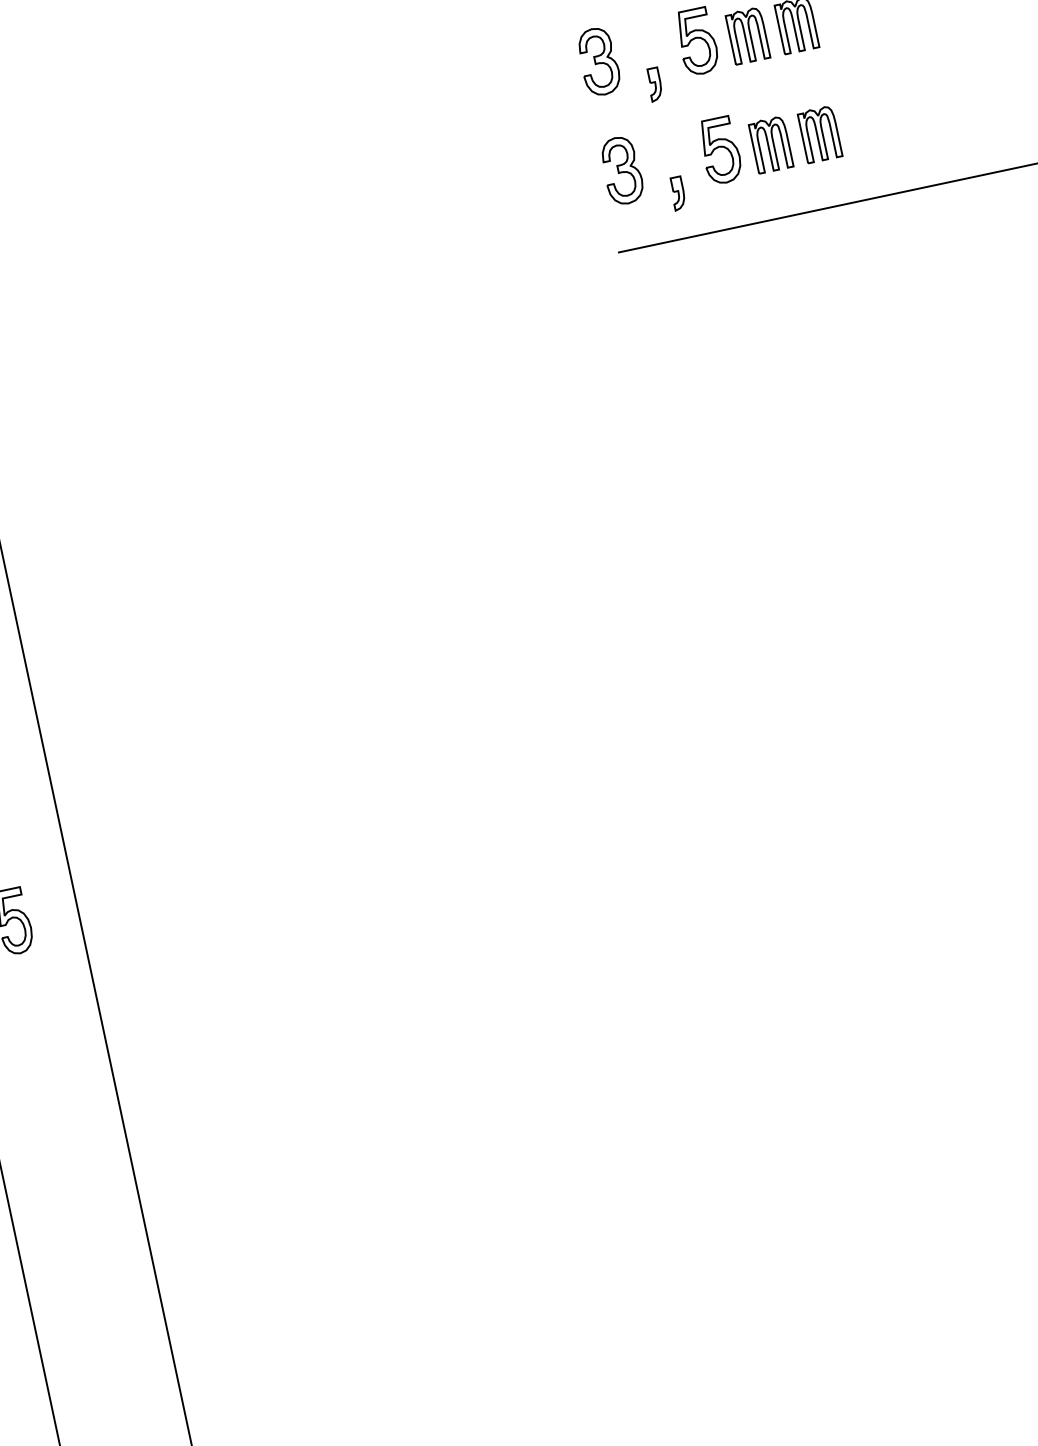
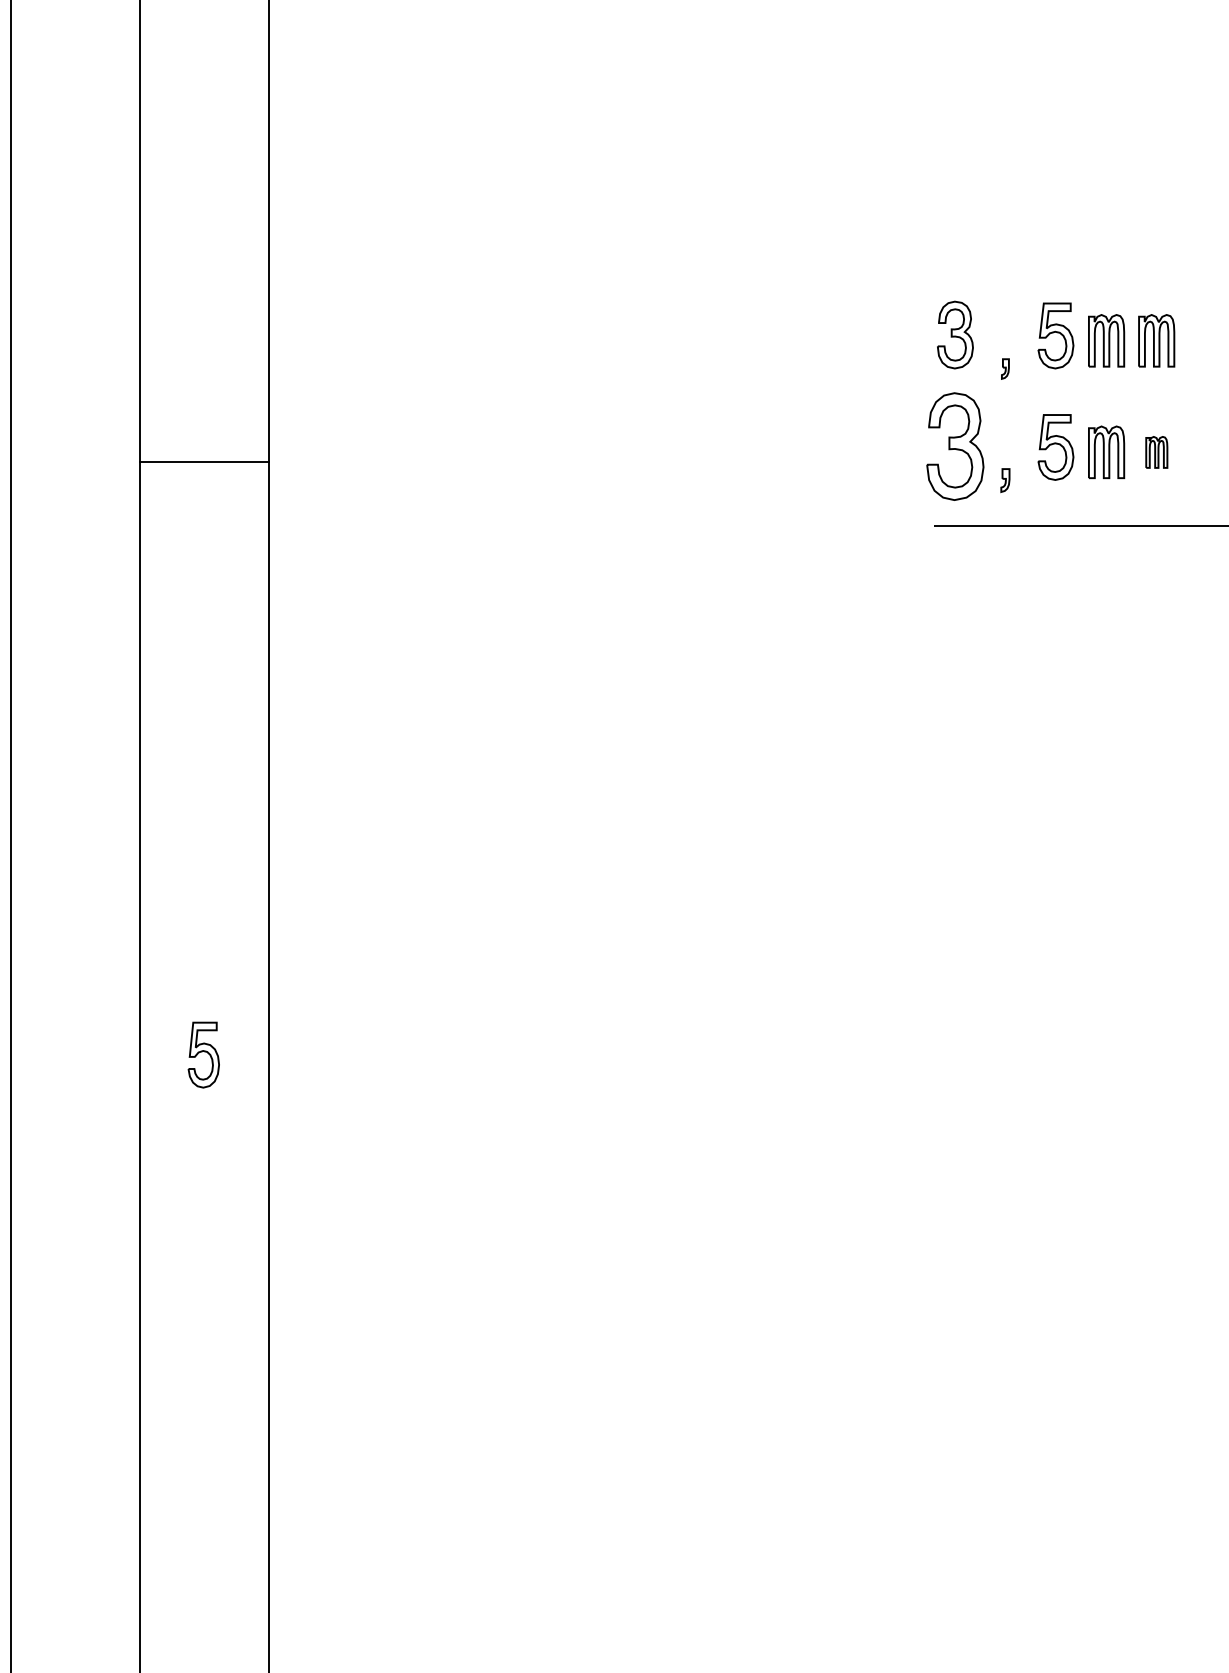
part: (654, 84) -> (1005, 368), size x0.6
part: (819, 134) -> (1156, 452), size x0.6
part: (622, 170) -> (955, 446), size x1.6
part: (678, 193) -> (1005, 480), size x0.7

